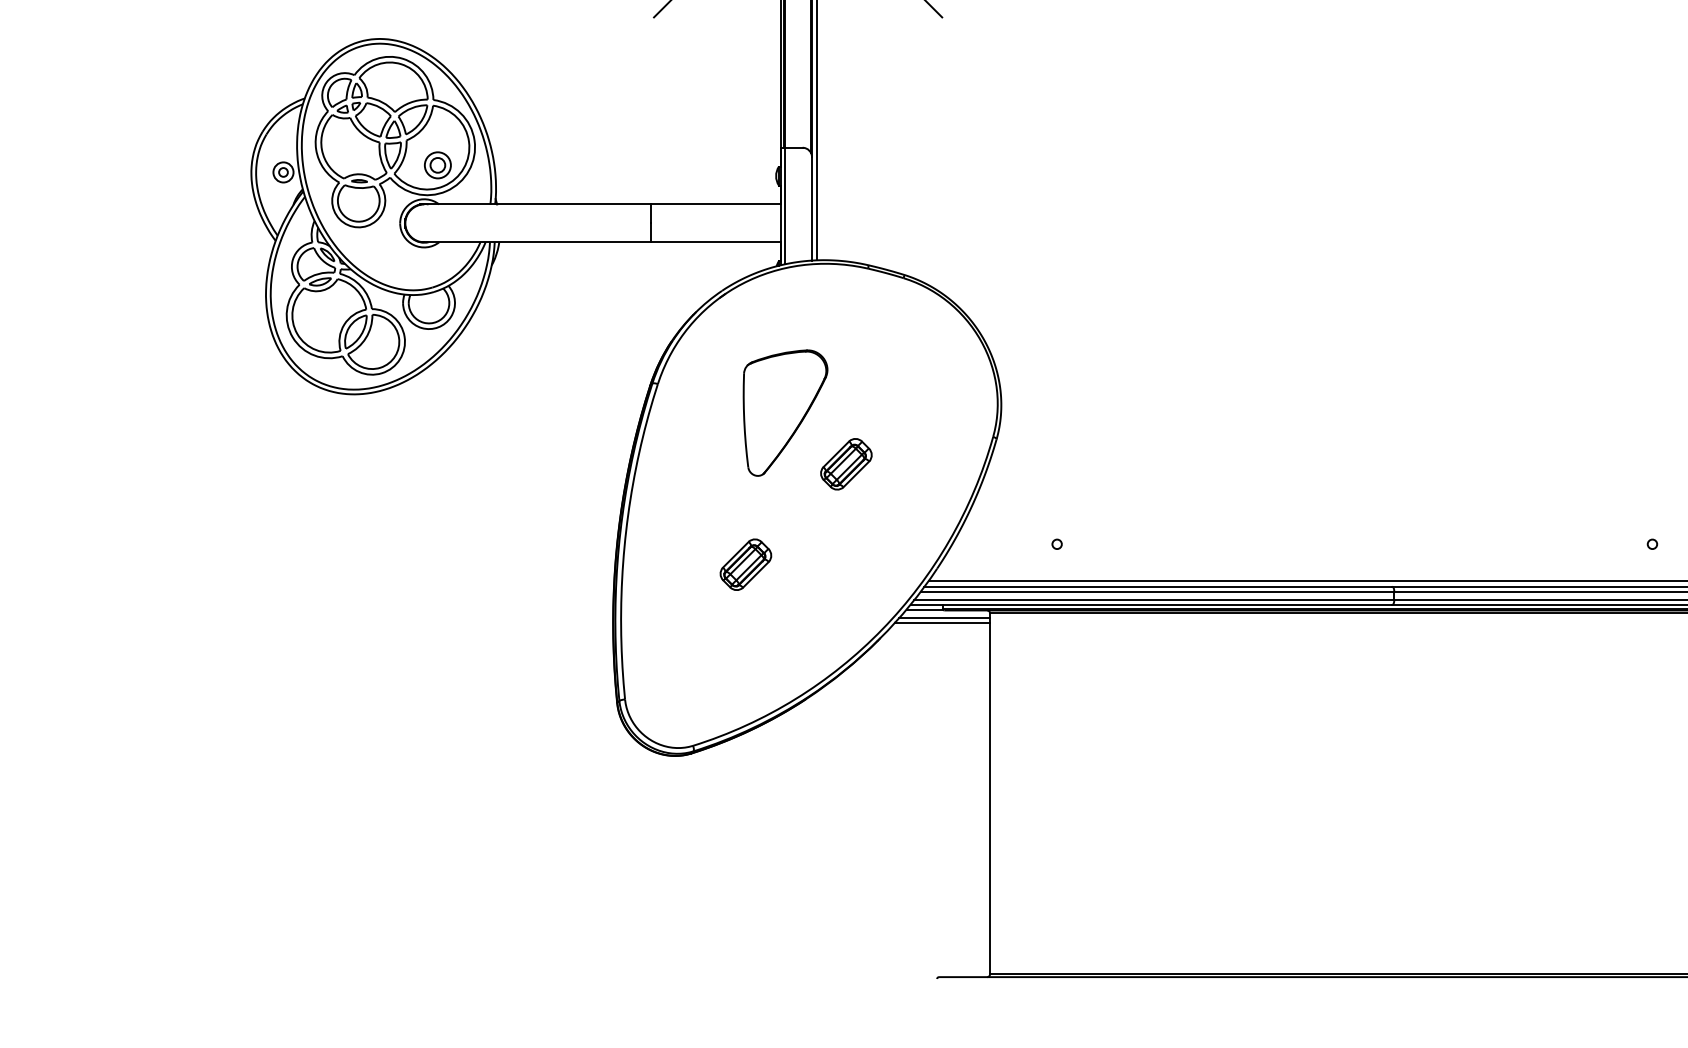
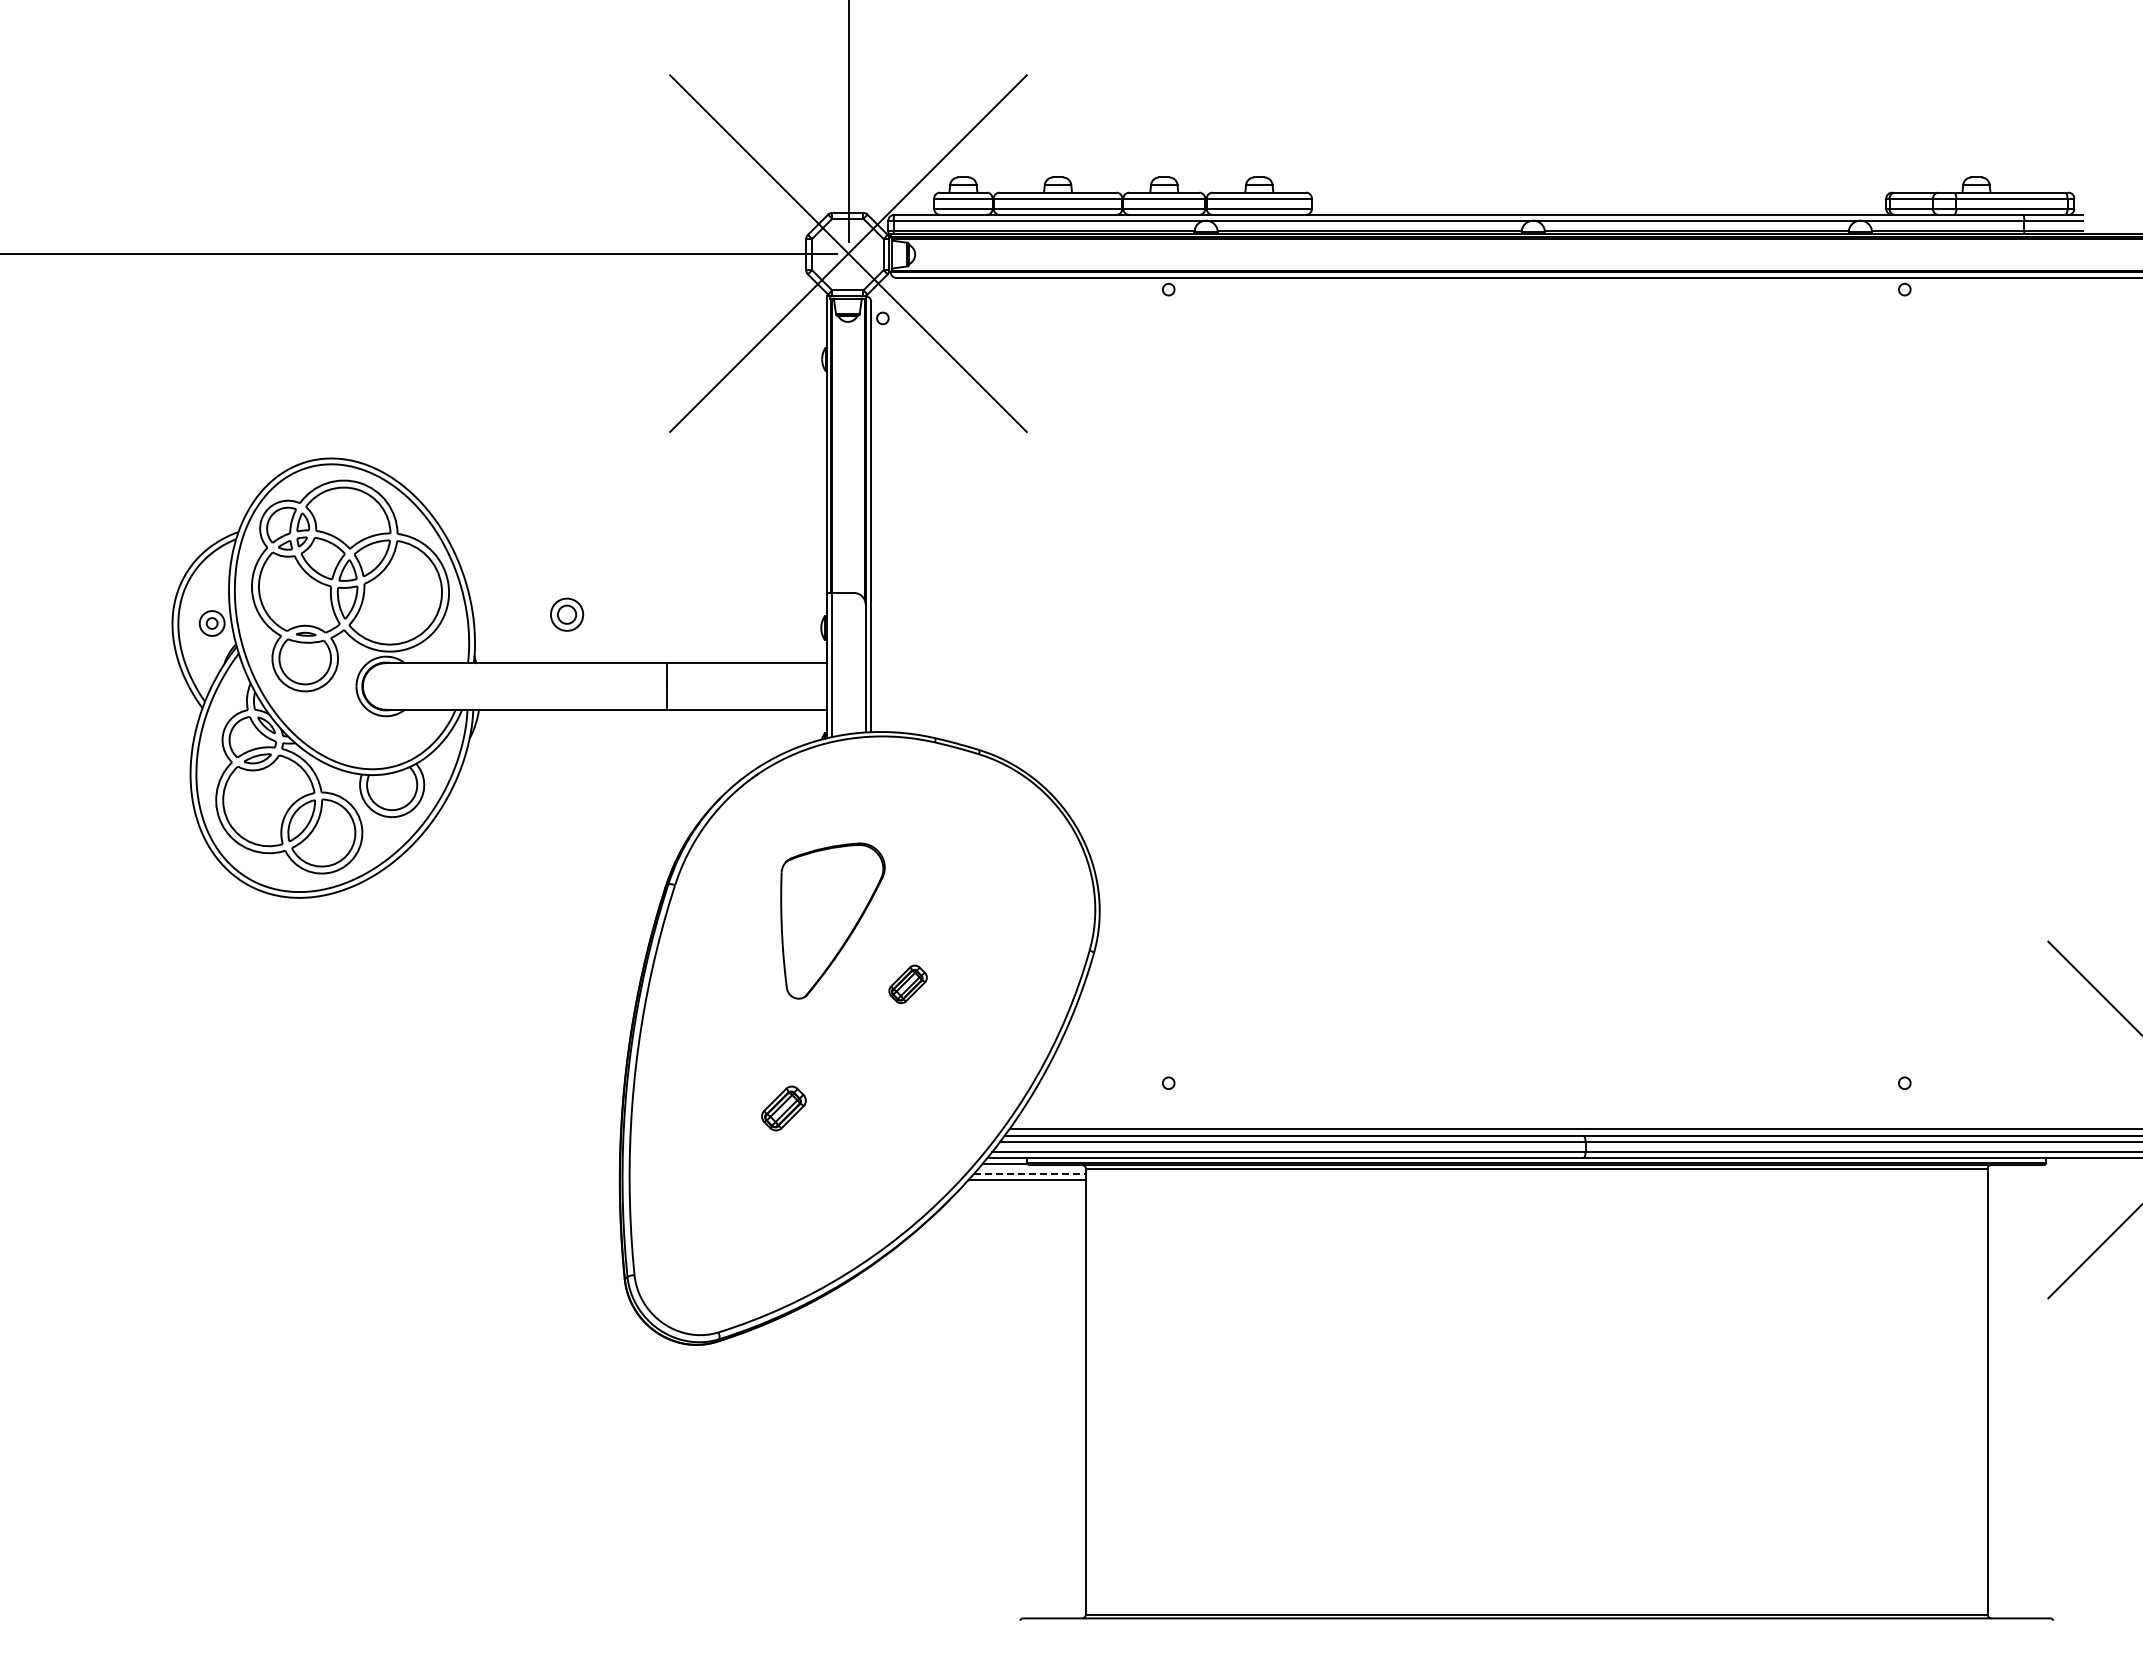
part: (438, 165) -> (567, 614), moved
part: (845, 464) -> (907, 984), size x0.6
part: (745, 564) -> (783, 1108), size x0.7
line: (945, 618) -> (1030, 1174), solid -> dashed

